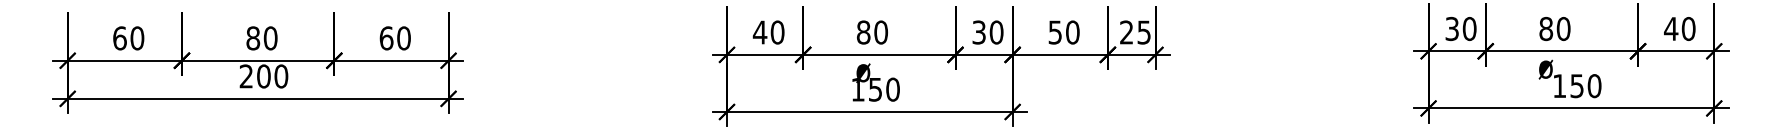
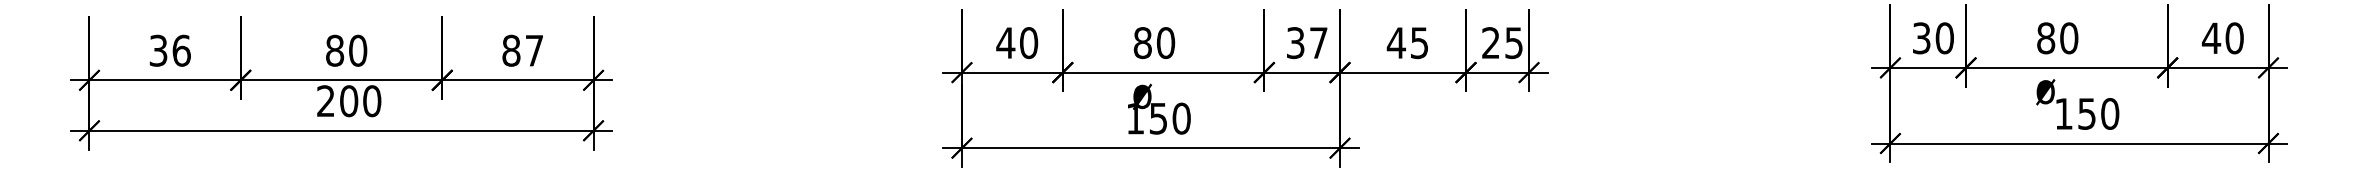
text: (996, 32) -> (1318, 42), 30 -> 37
text: (1063, 32) -> (1407, 42), 50 -> 45
text: (128, 38) -> (169, 50), 60 -> 36
text: (394, 38) -> (521, 50), 60 -> 87

